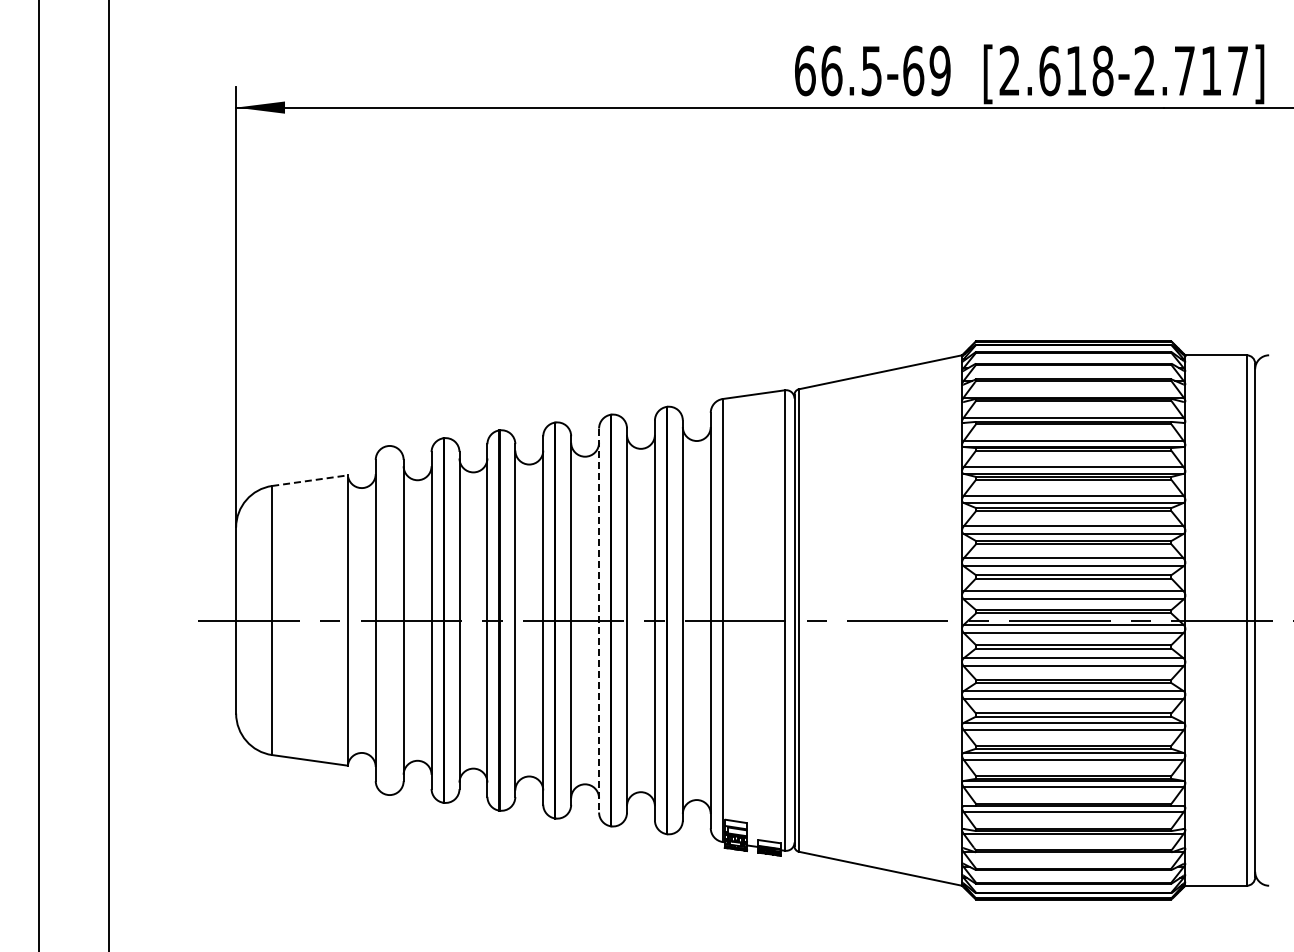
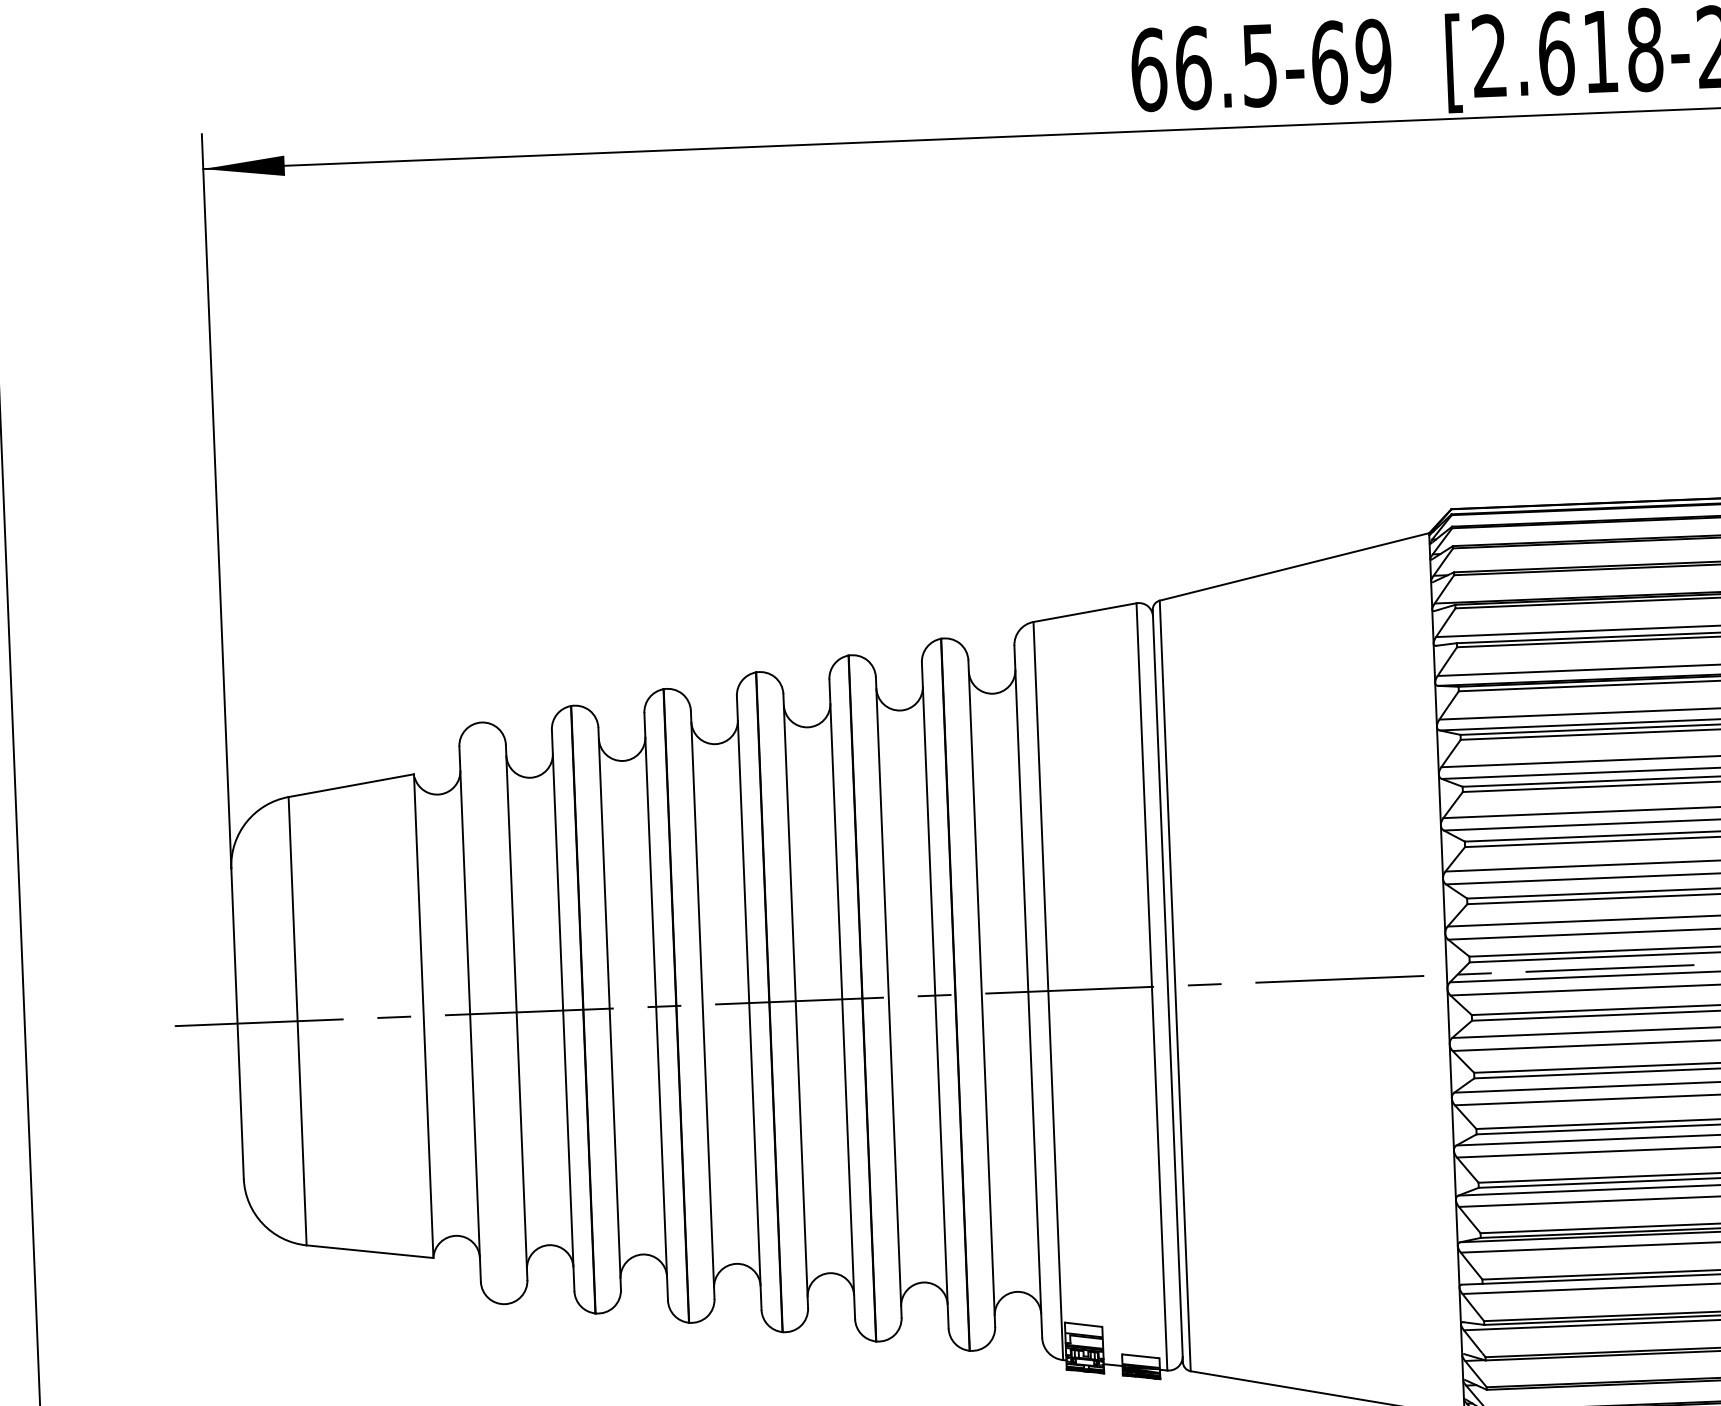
line: (310, 480) -> (352, 785), dashed -> solid
line: (599, 620) -> (842, 999), dashed -> solid

